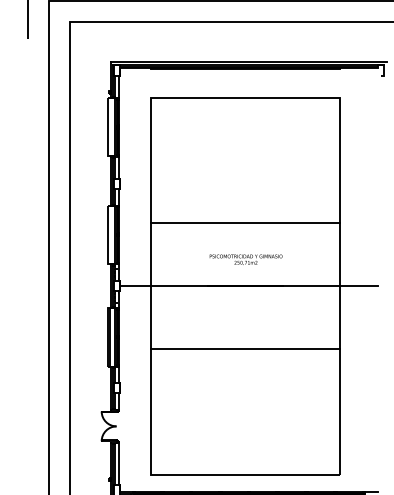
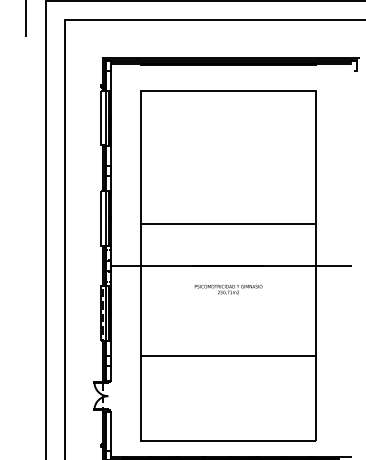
line: (245, 223) -> (228, 224), moved
text: (245, 259) -> (228, 289), moved
line: (245, 348) -> (228, 355), moved

